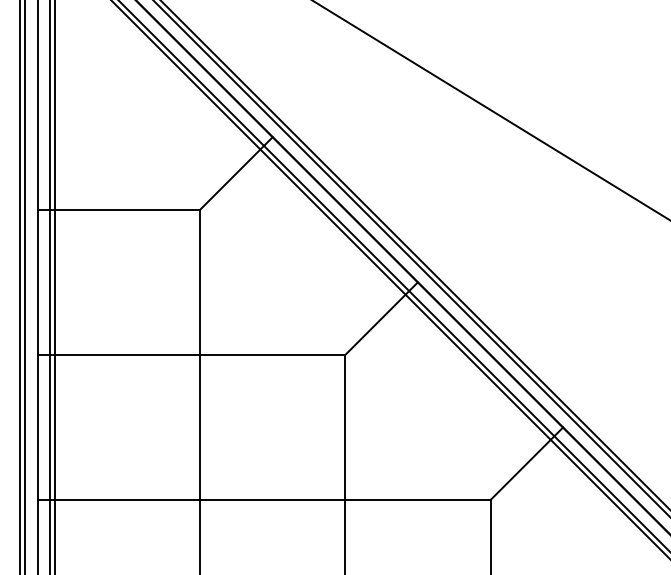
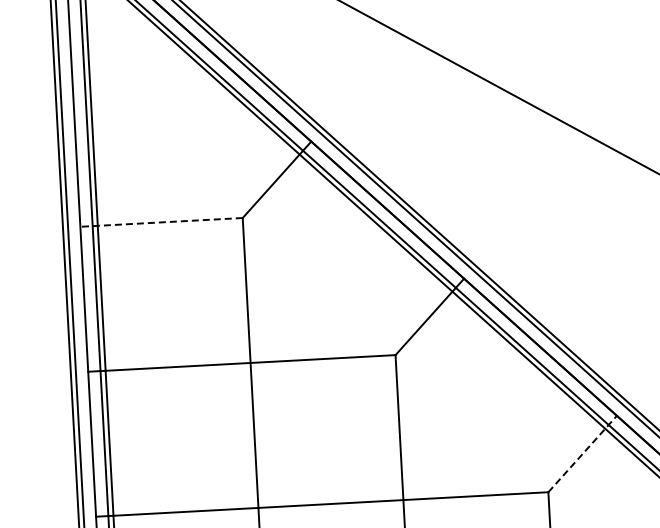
line: (118, 209) -> (161, 222), solid -> dashed
line: (527, 463) -> (583, 453), solid -> dashed

